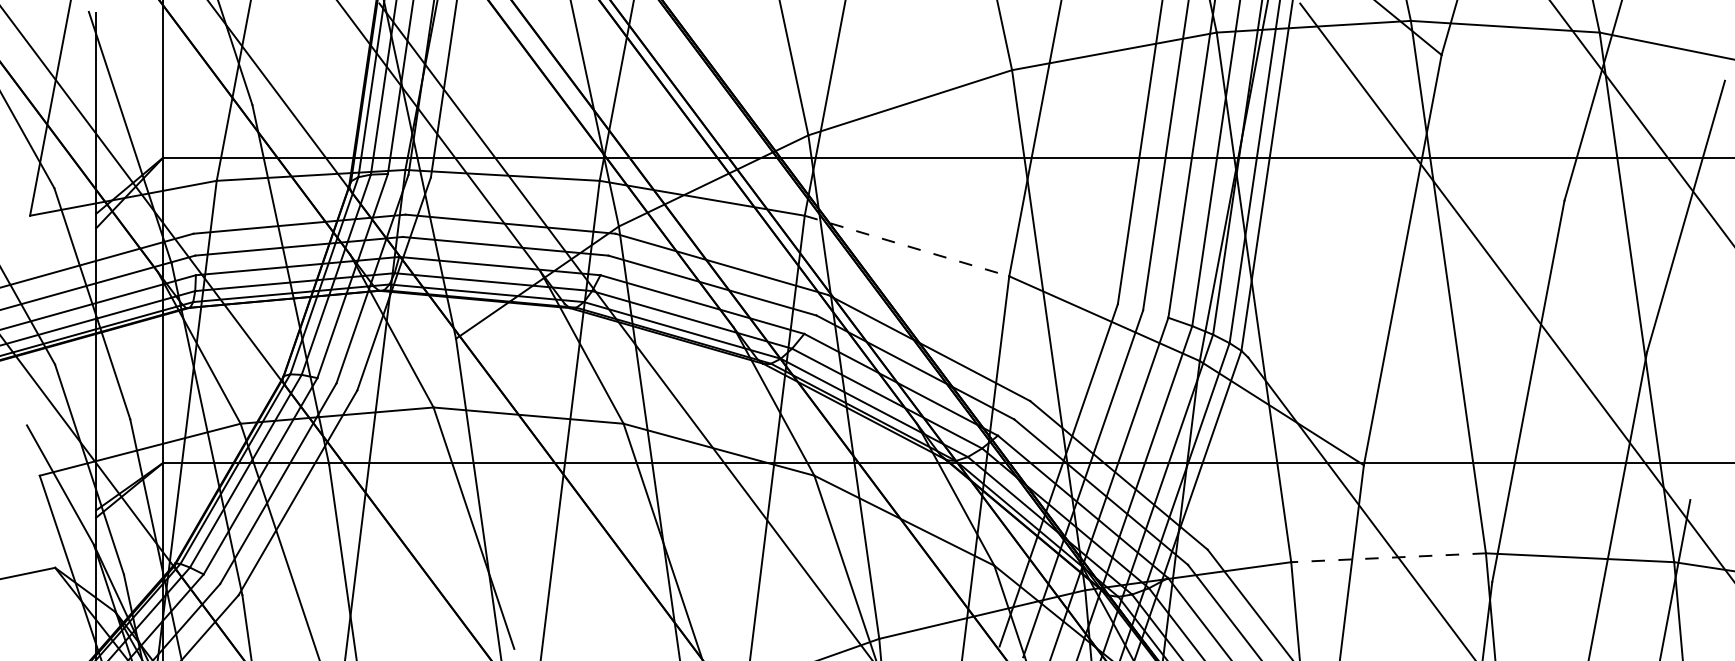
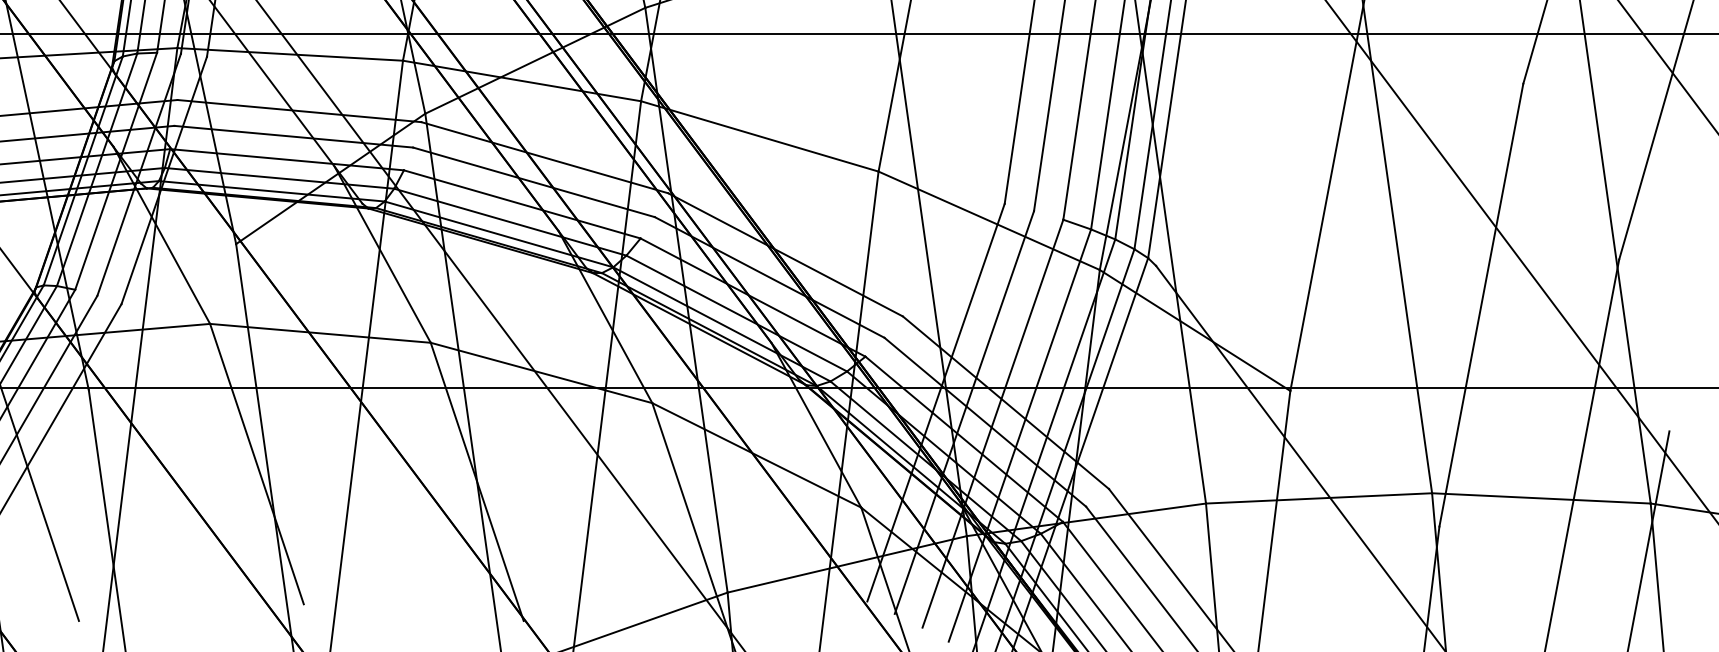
line: (907, 246) -> (760, 136), dashed -> solid
line: (1388, 557) -> (1318, 498), dashed -> solid

